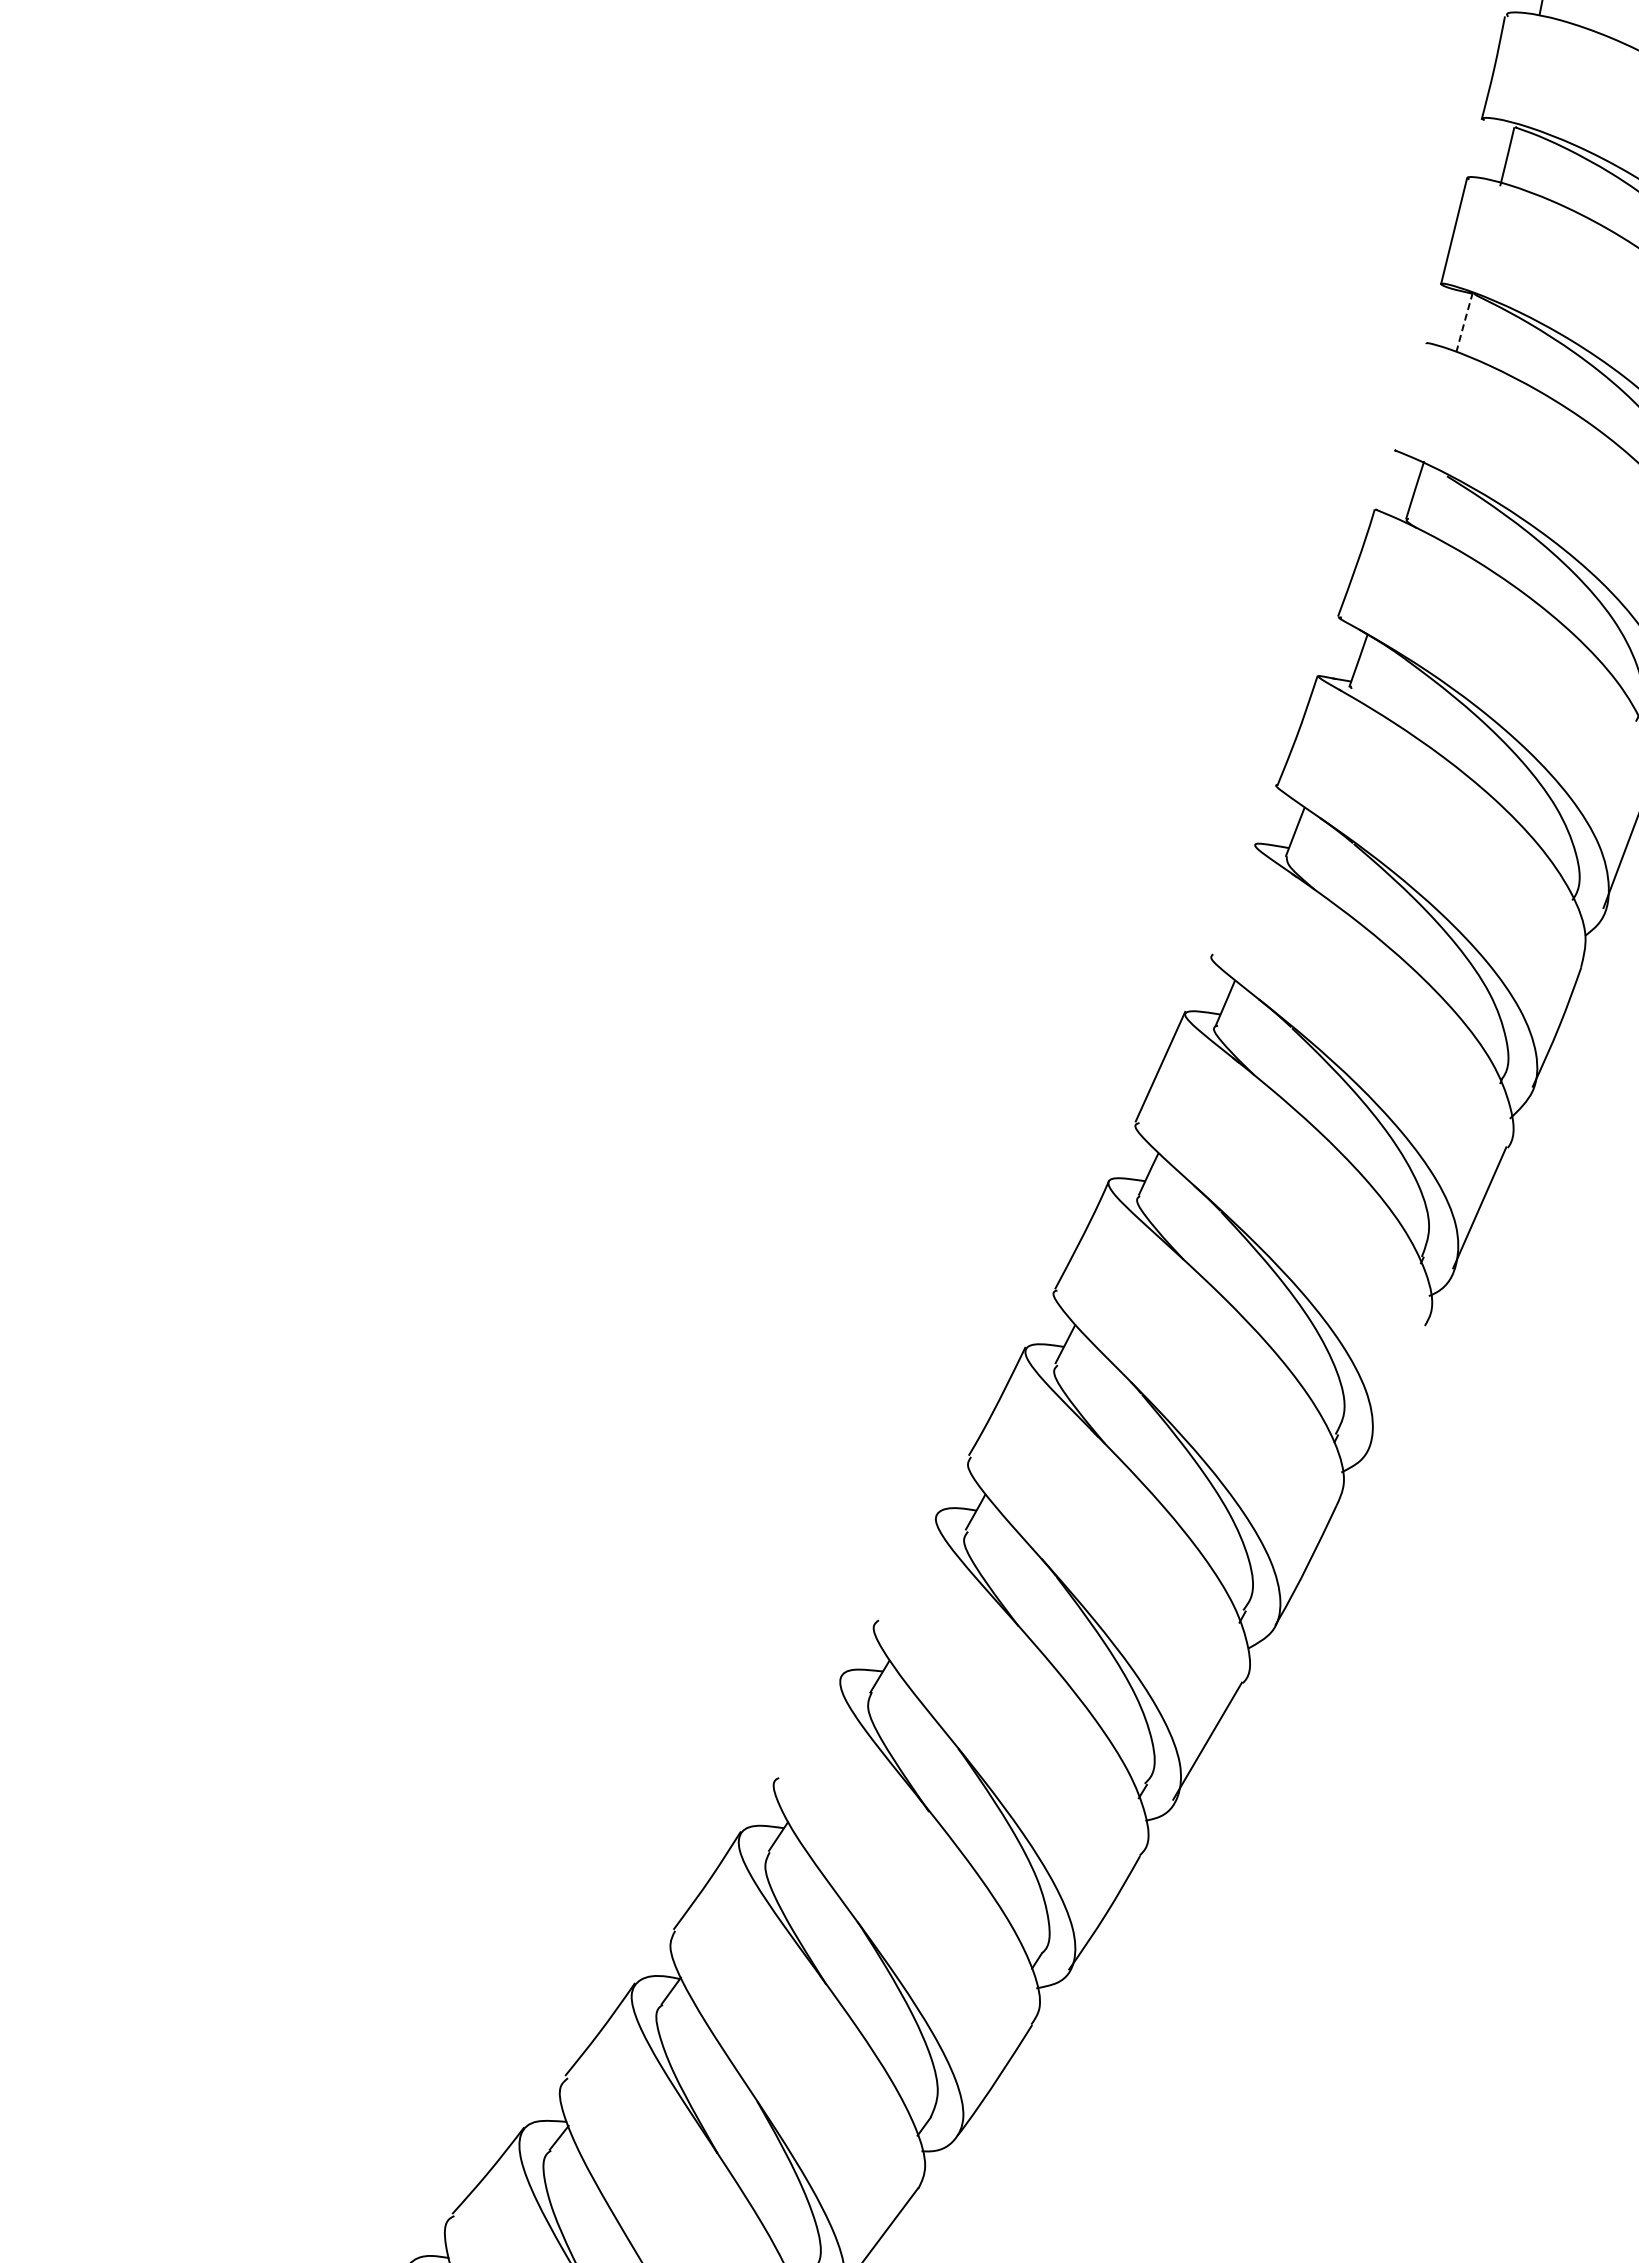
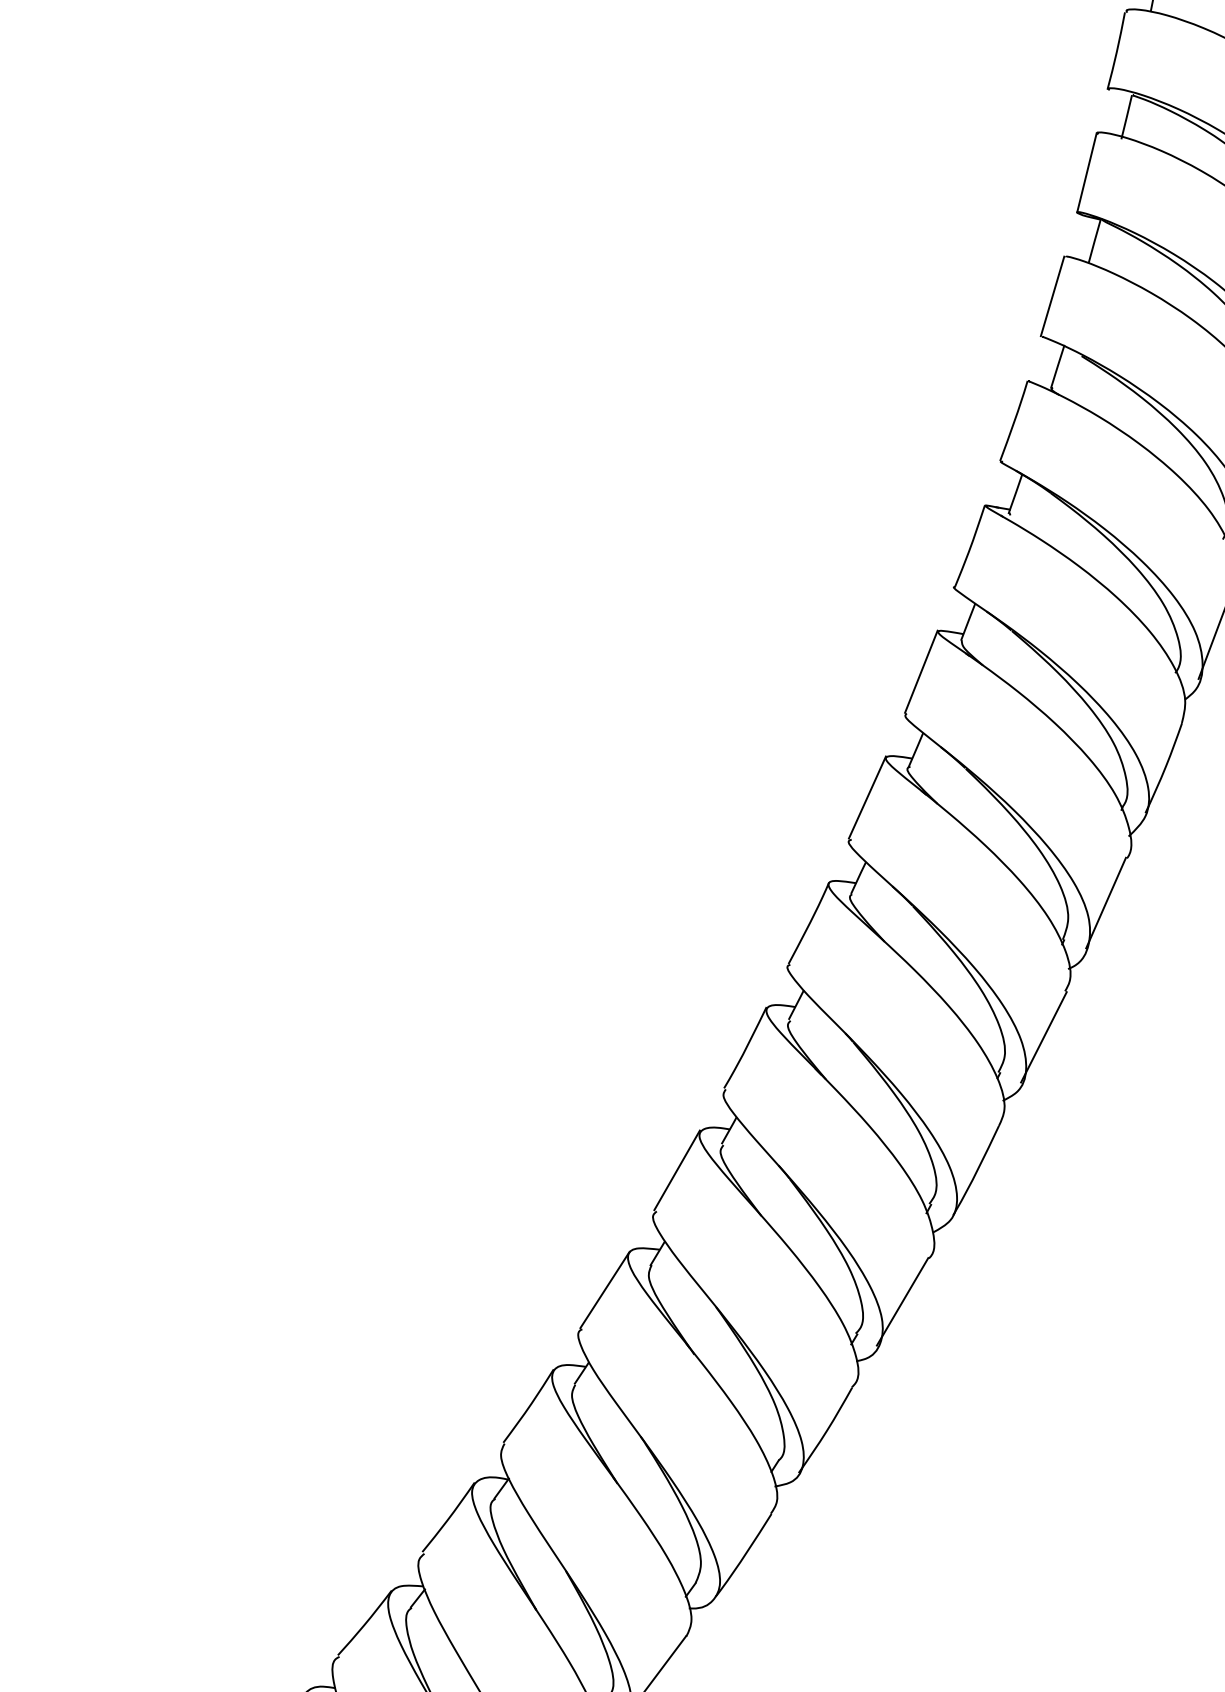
line: (1464, 322) -> (1094, 241), dashed -> solid
line: (1407, 396) -> (1052, 296), added
line: (1232, 898) -> (921, 671), added
line: (1396, 1387) -> (1043, 1037), added
line: (905, 1565) -> (676, 1170), added
line: (809, 1725) -> (605, 1290), added

